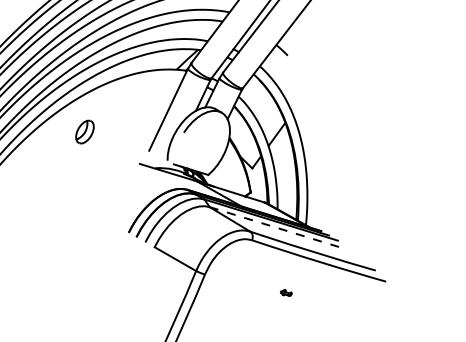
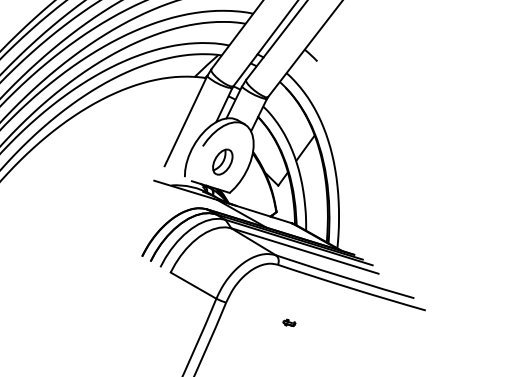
part: (84, 131) -> (222, 161), moved
line: (276, 227) -> (304, 250), dashed -> solid
part: (286, 292) -> (289, 322), moved

